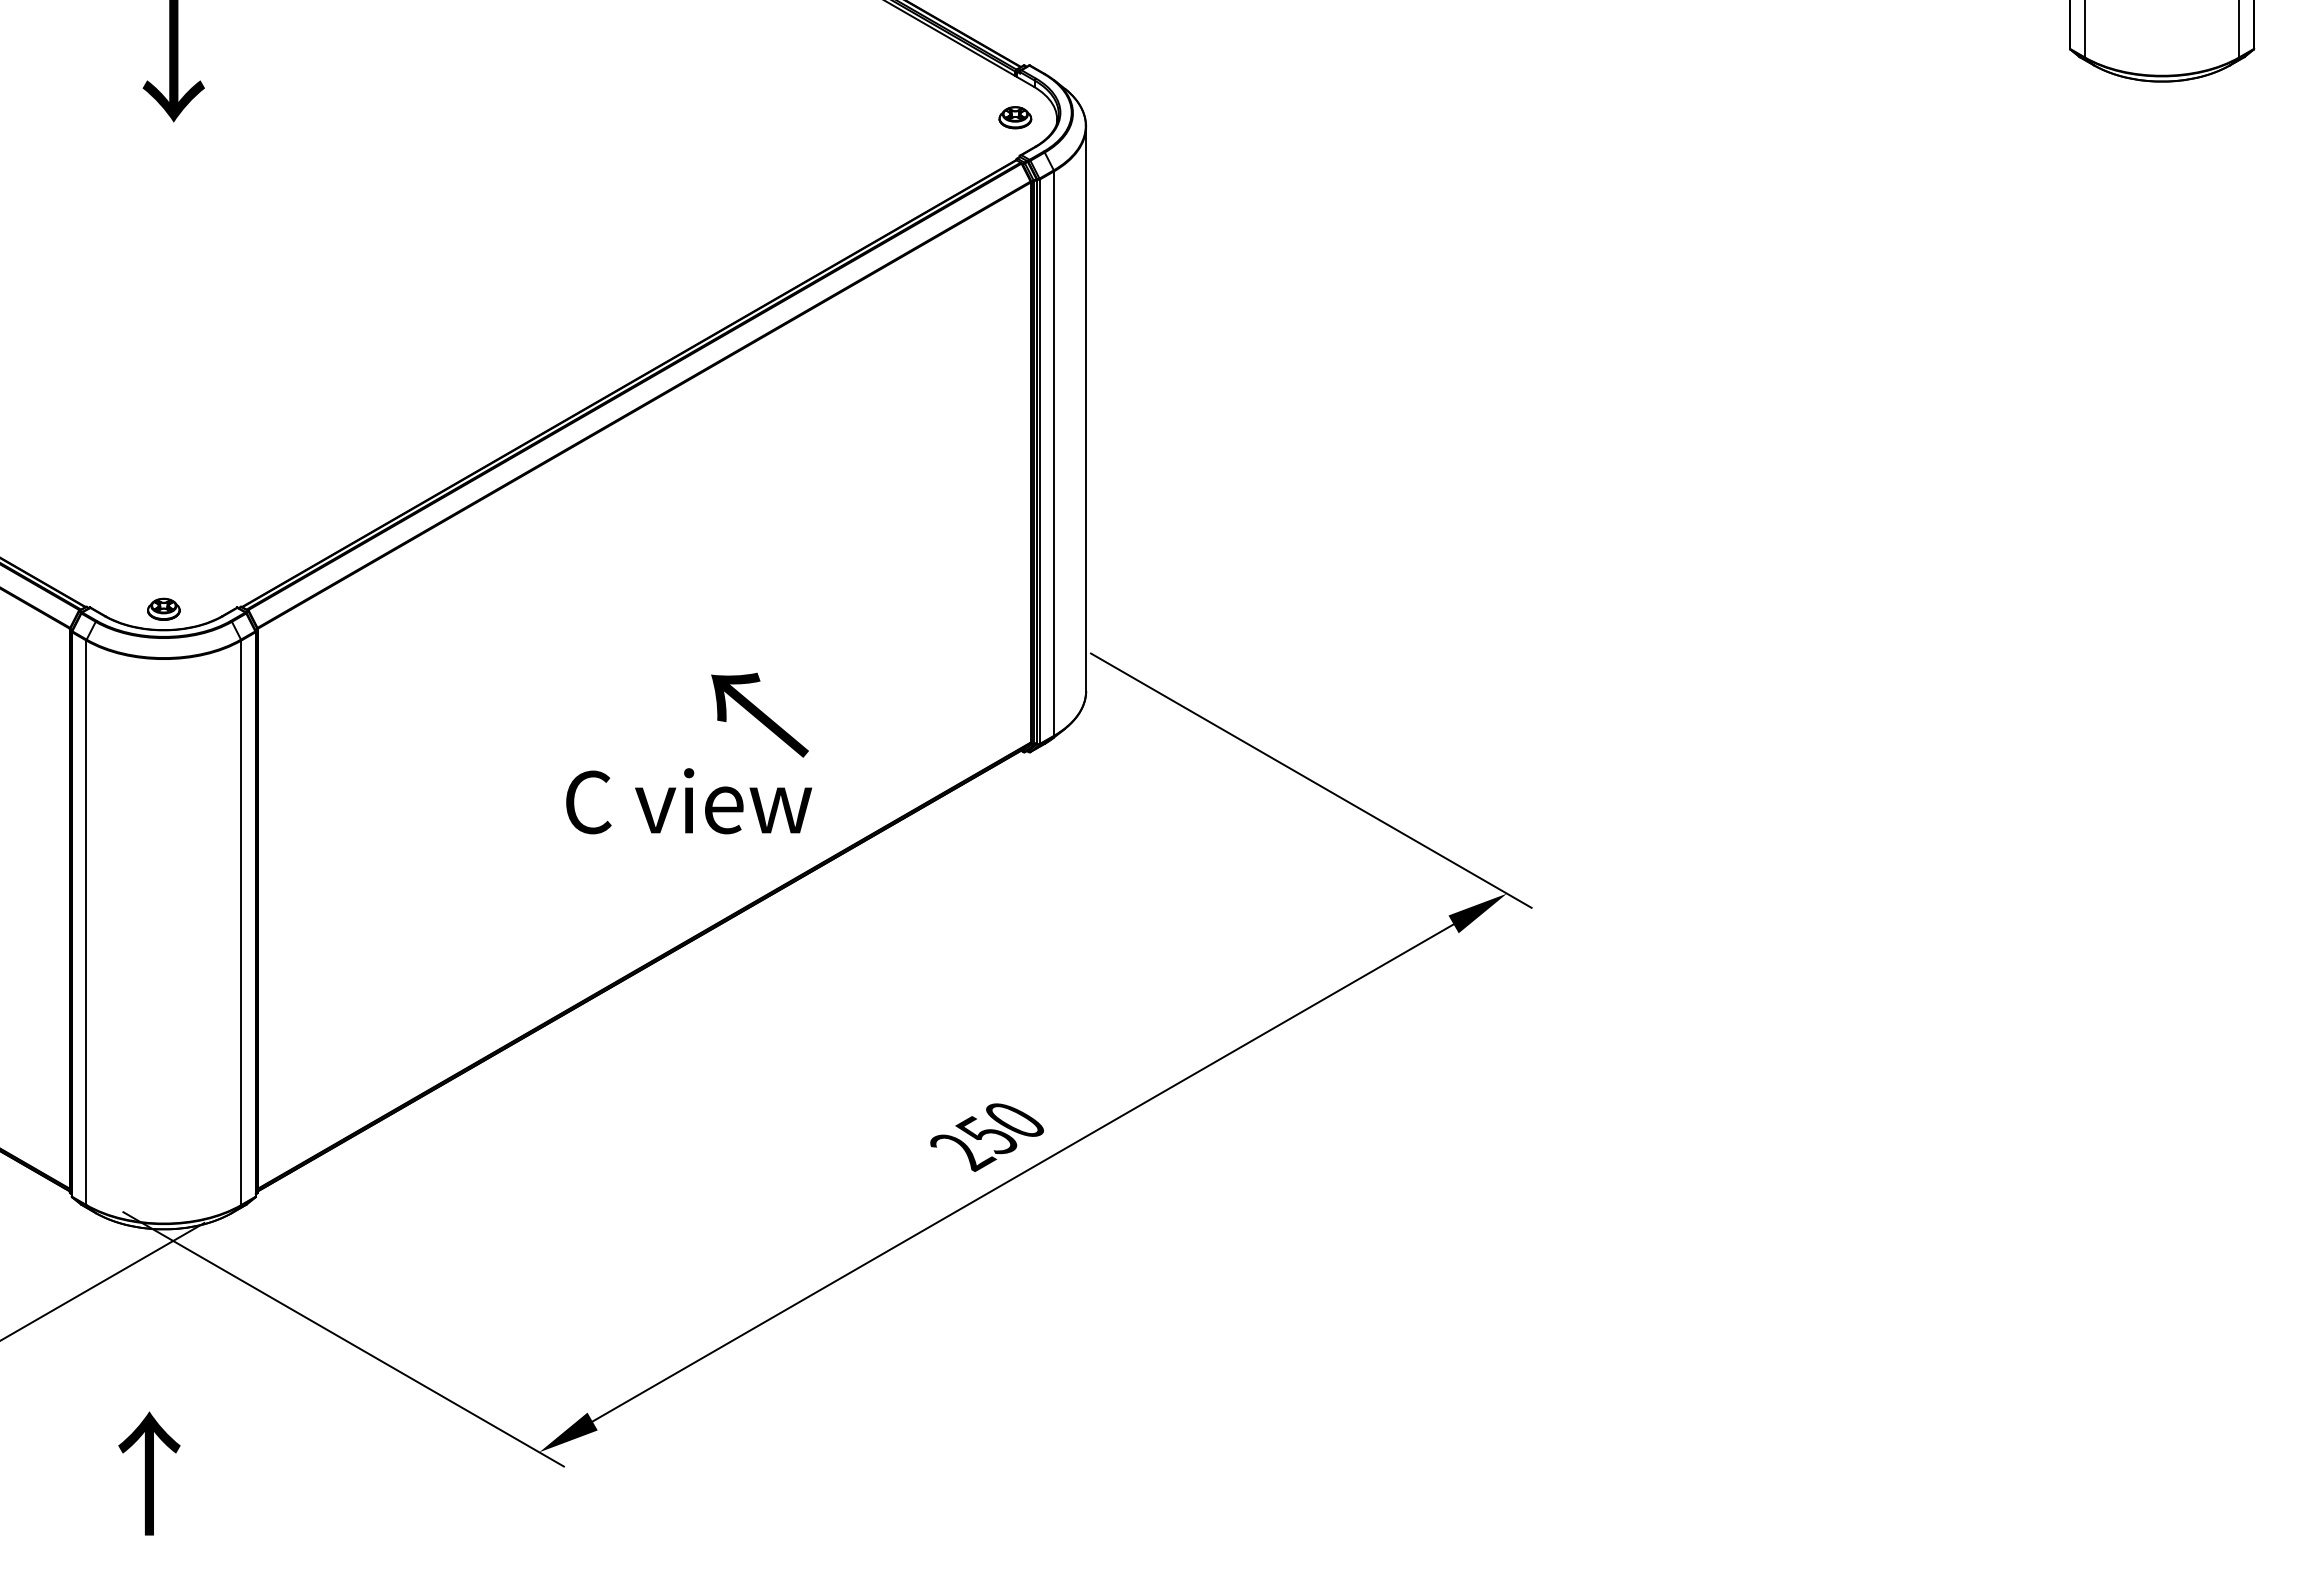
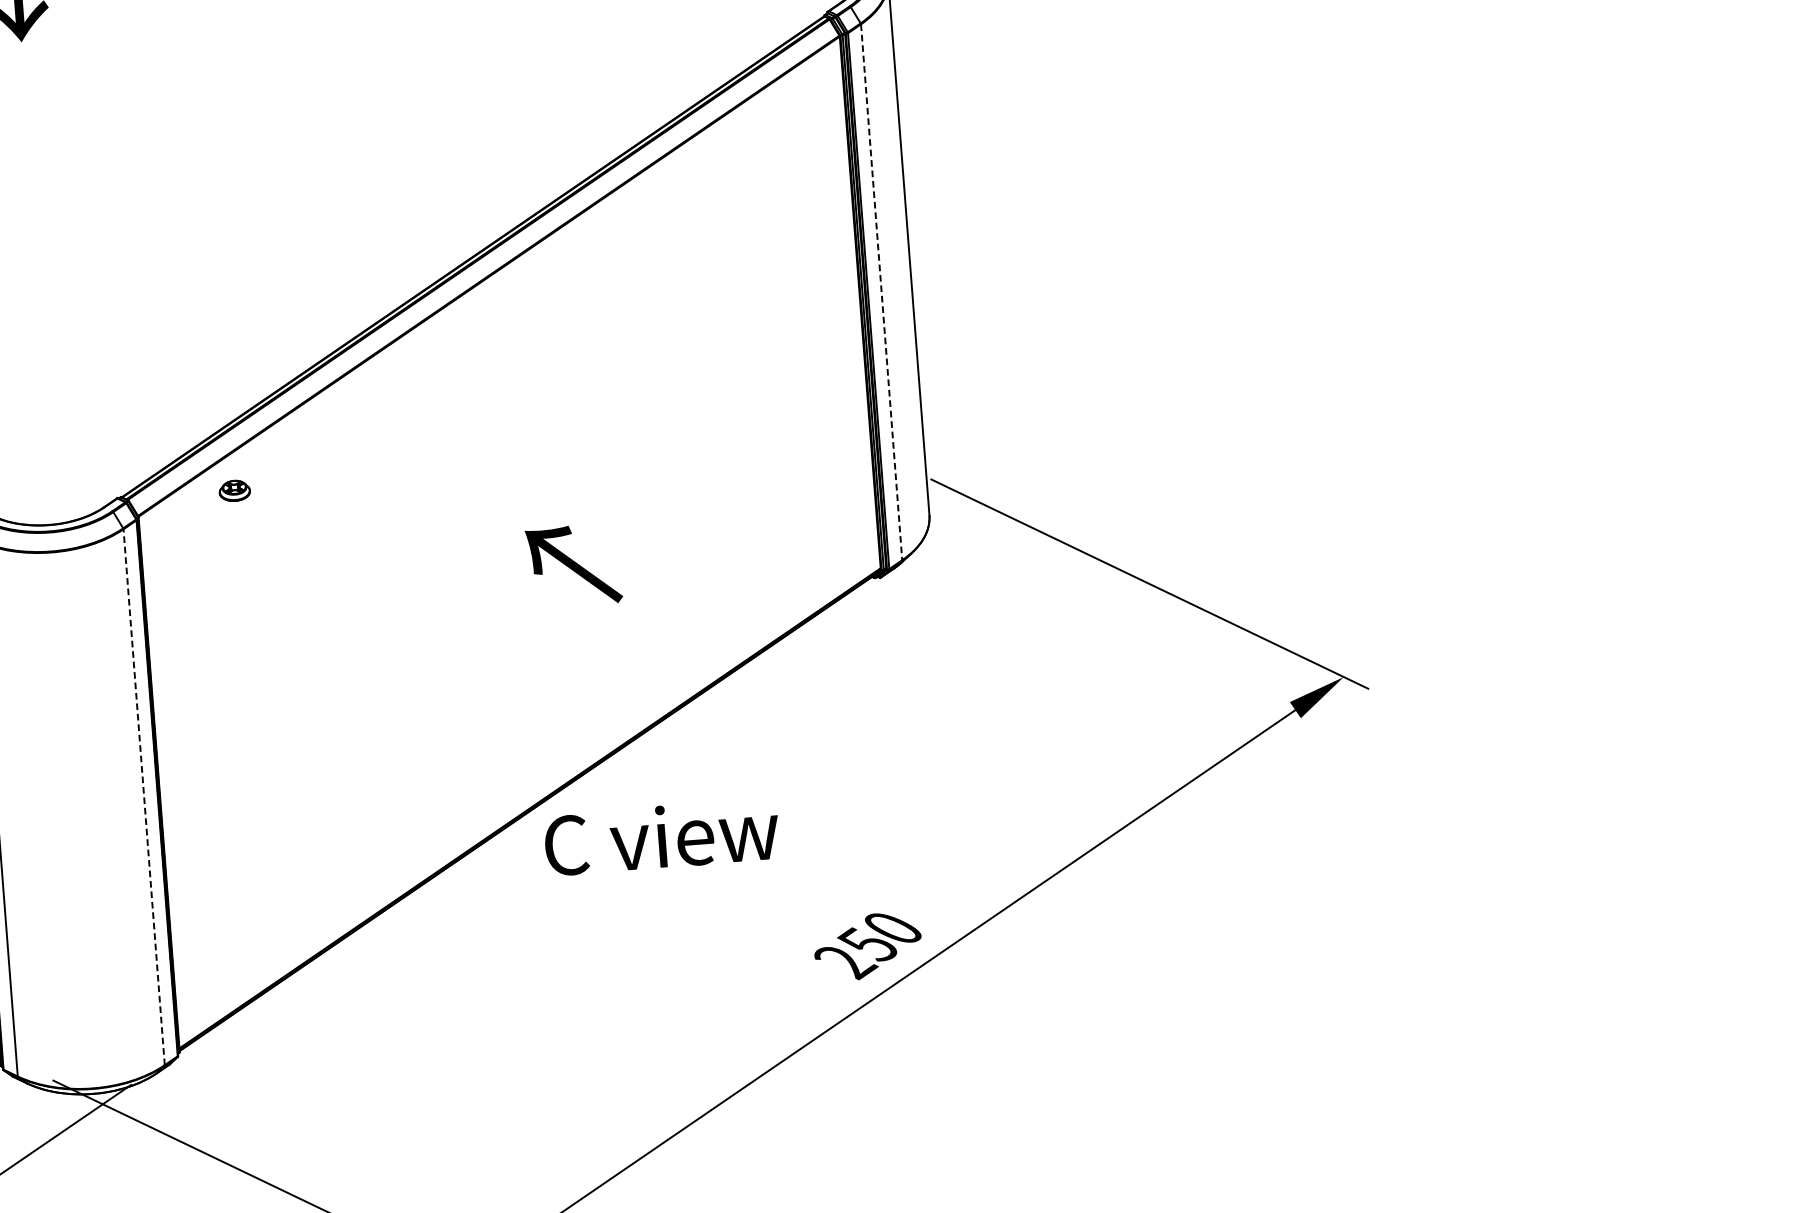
line: (1054, 454) -> (882, 293), solid -> dashed
part: (163, 608) -> (234, 490), moved
text: (759, 714) -> (573, 565), moved
text: (689, 801) -> (662, 837), moved
line: (241, 922) -> (144, 796), solid -> dashed

